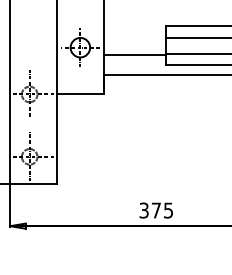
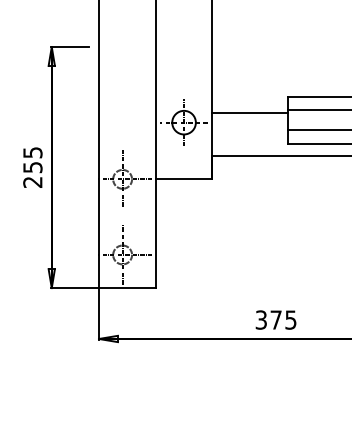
line: (135, 54) -> (250, 113), moved

